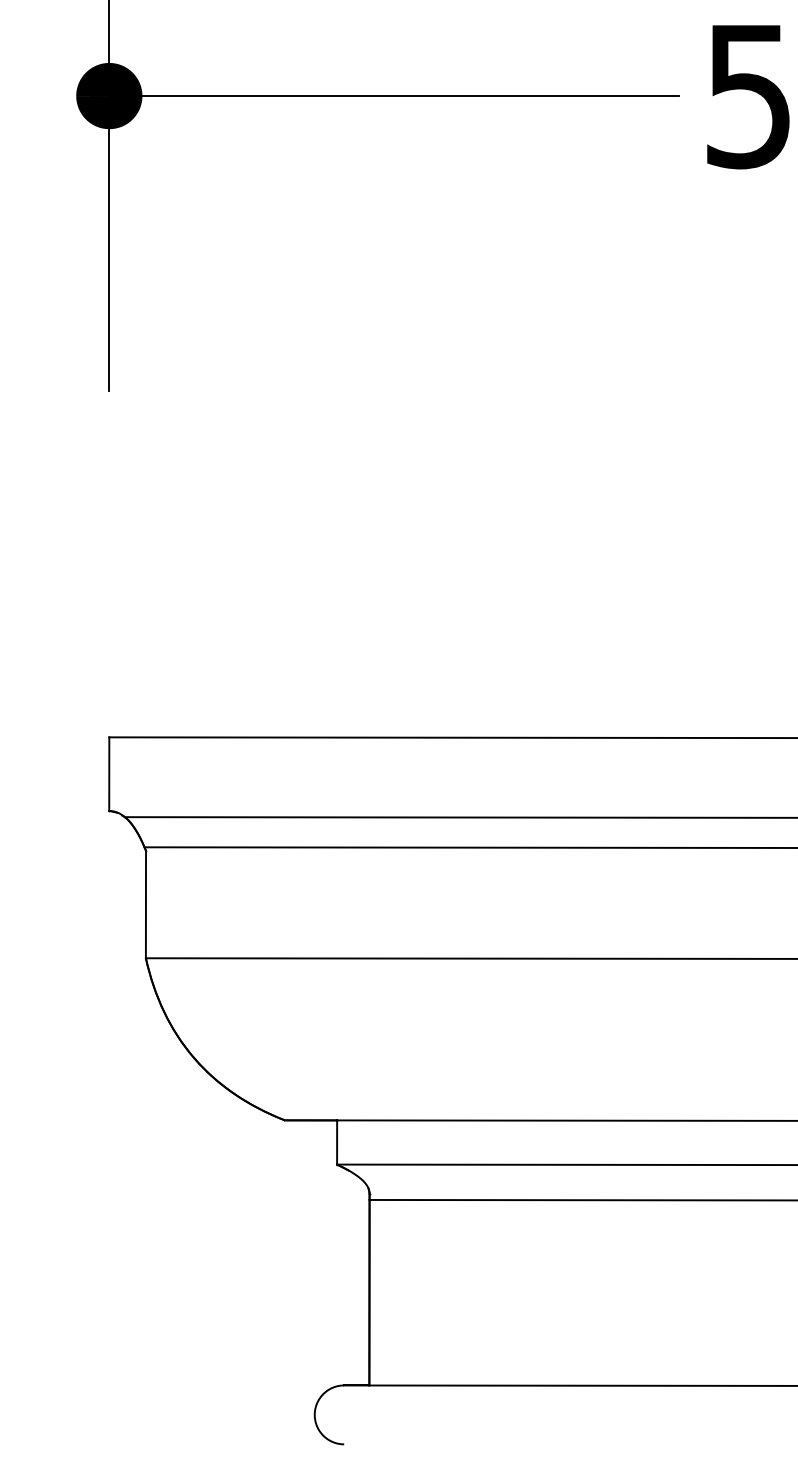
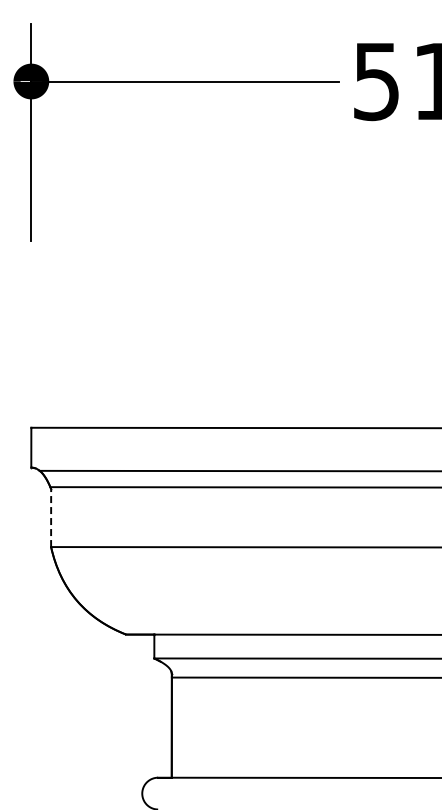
line: (146, 905) -> (51, 518), solid -> dashed

